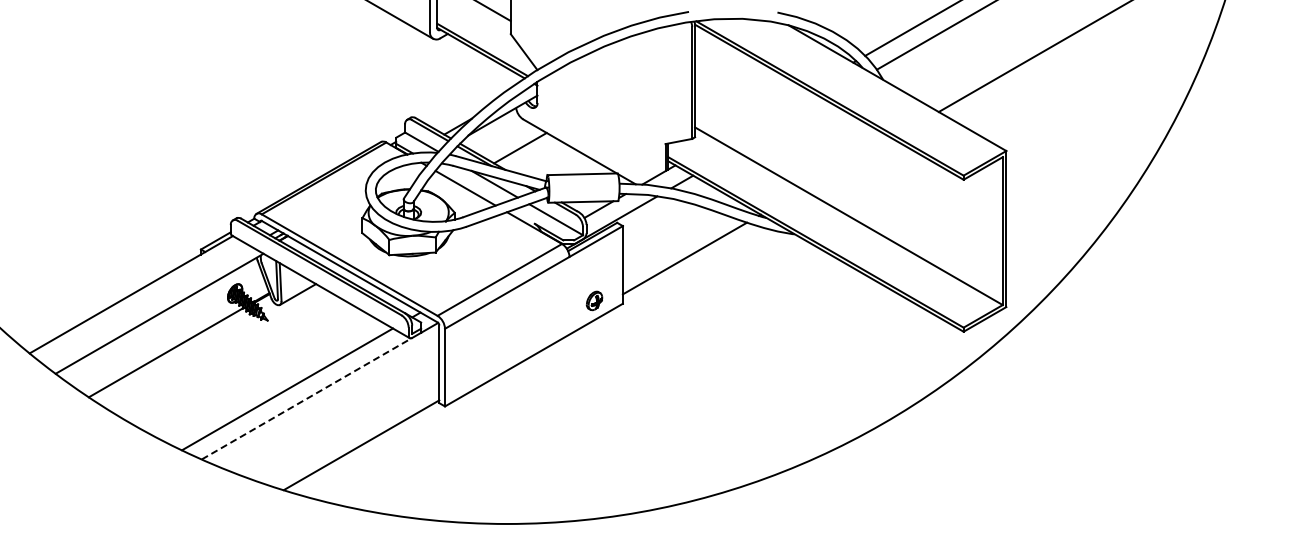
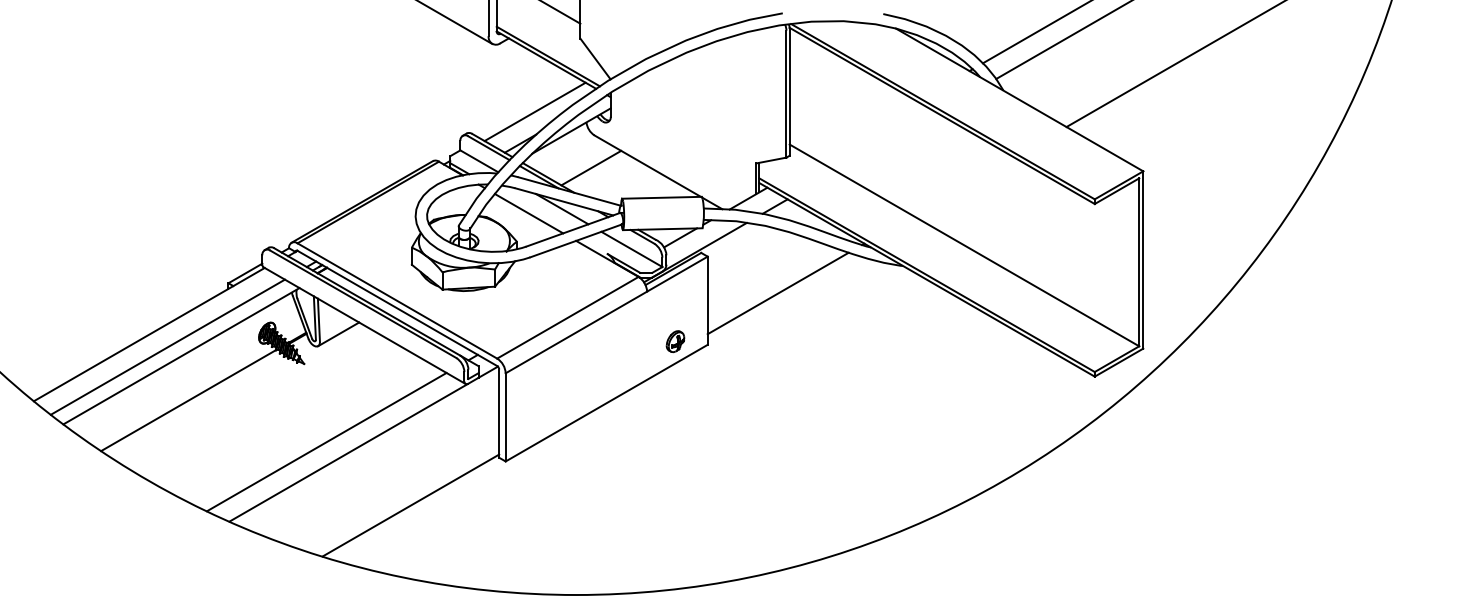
line: (470, 98) -> (534, 111), added
line: (147, 305) -> (167, 346), added
line: (307, 398) -> (349, 452), dashed -> solid

